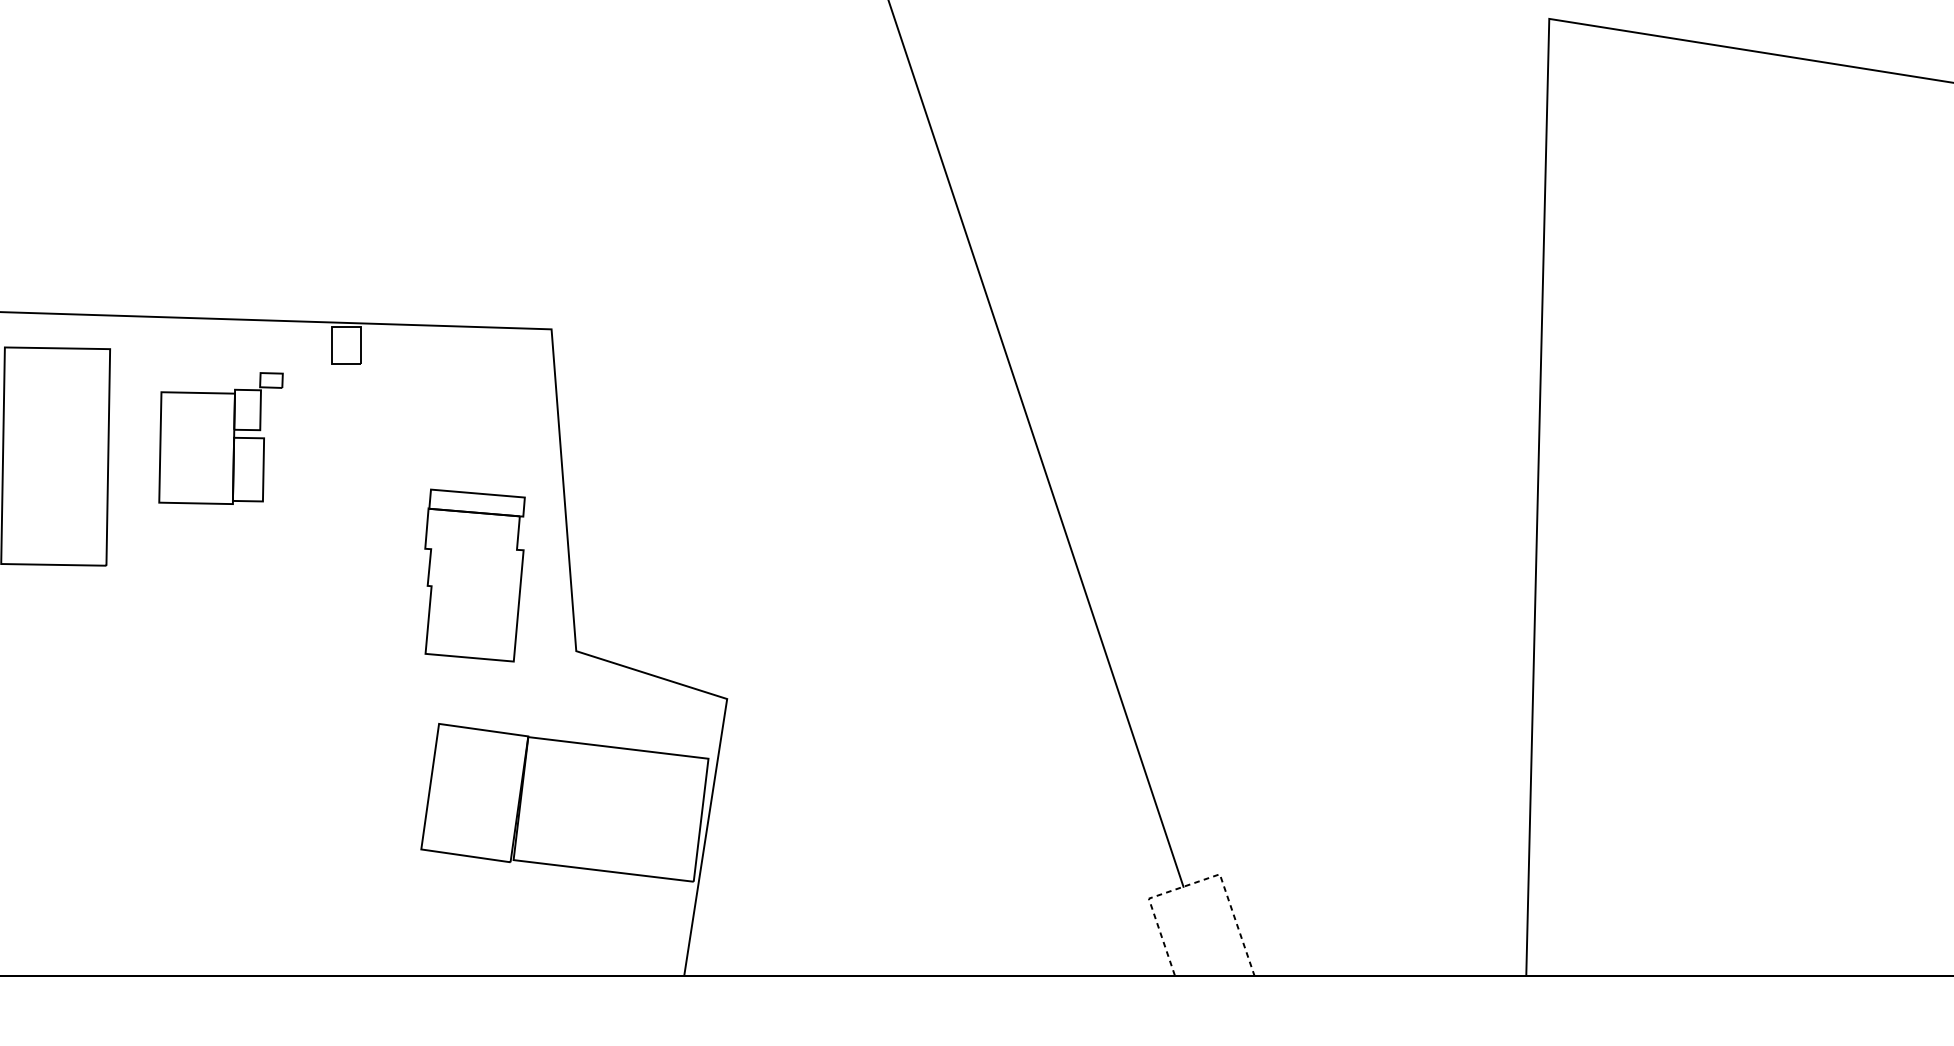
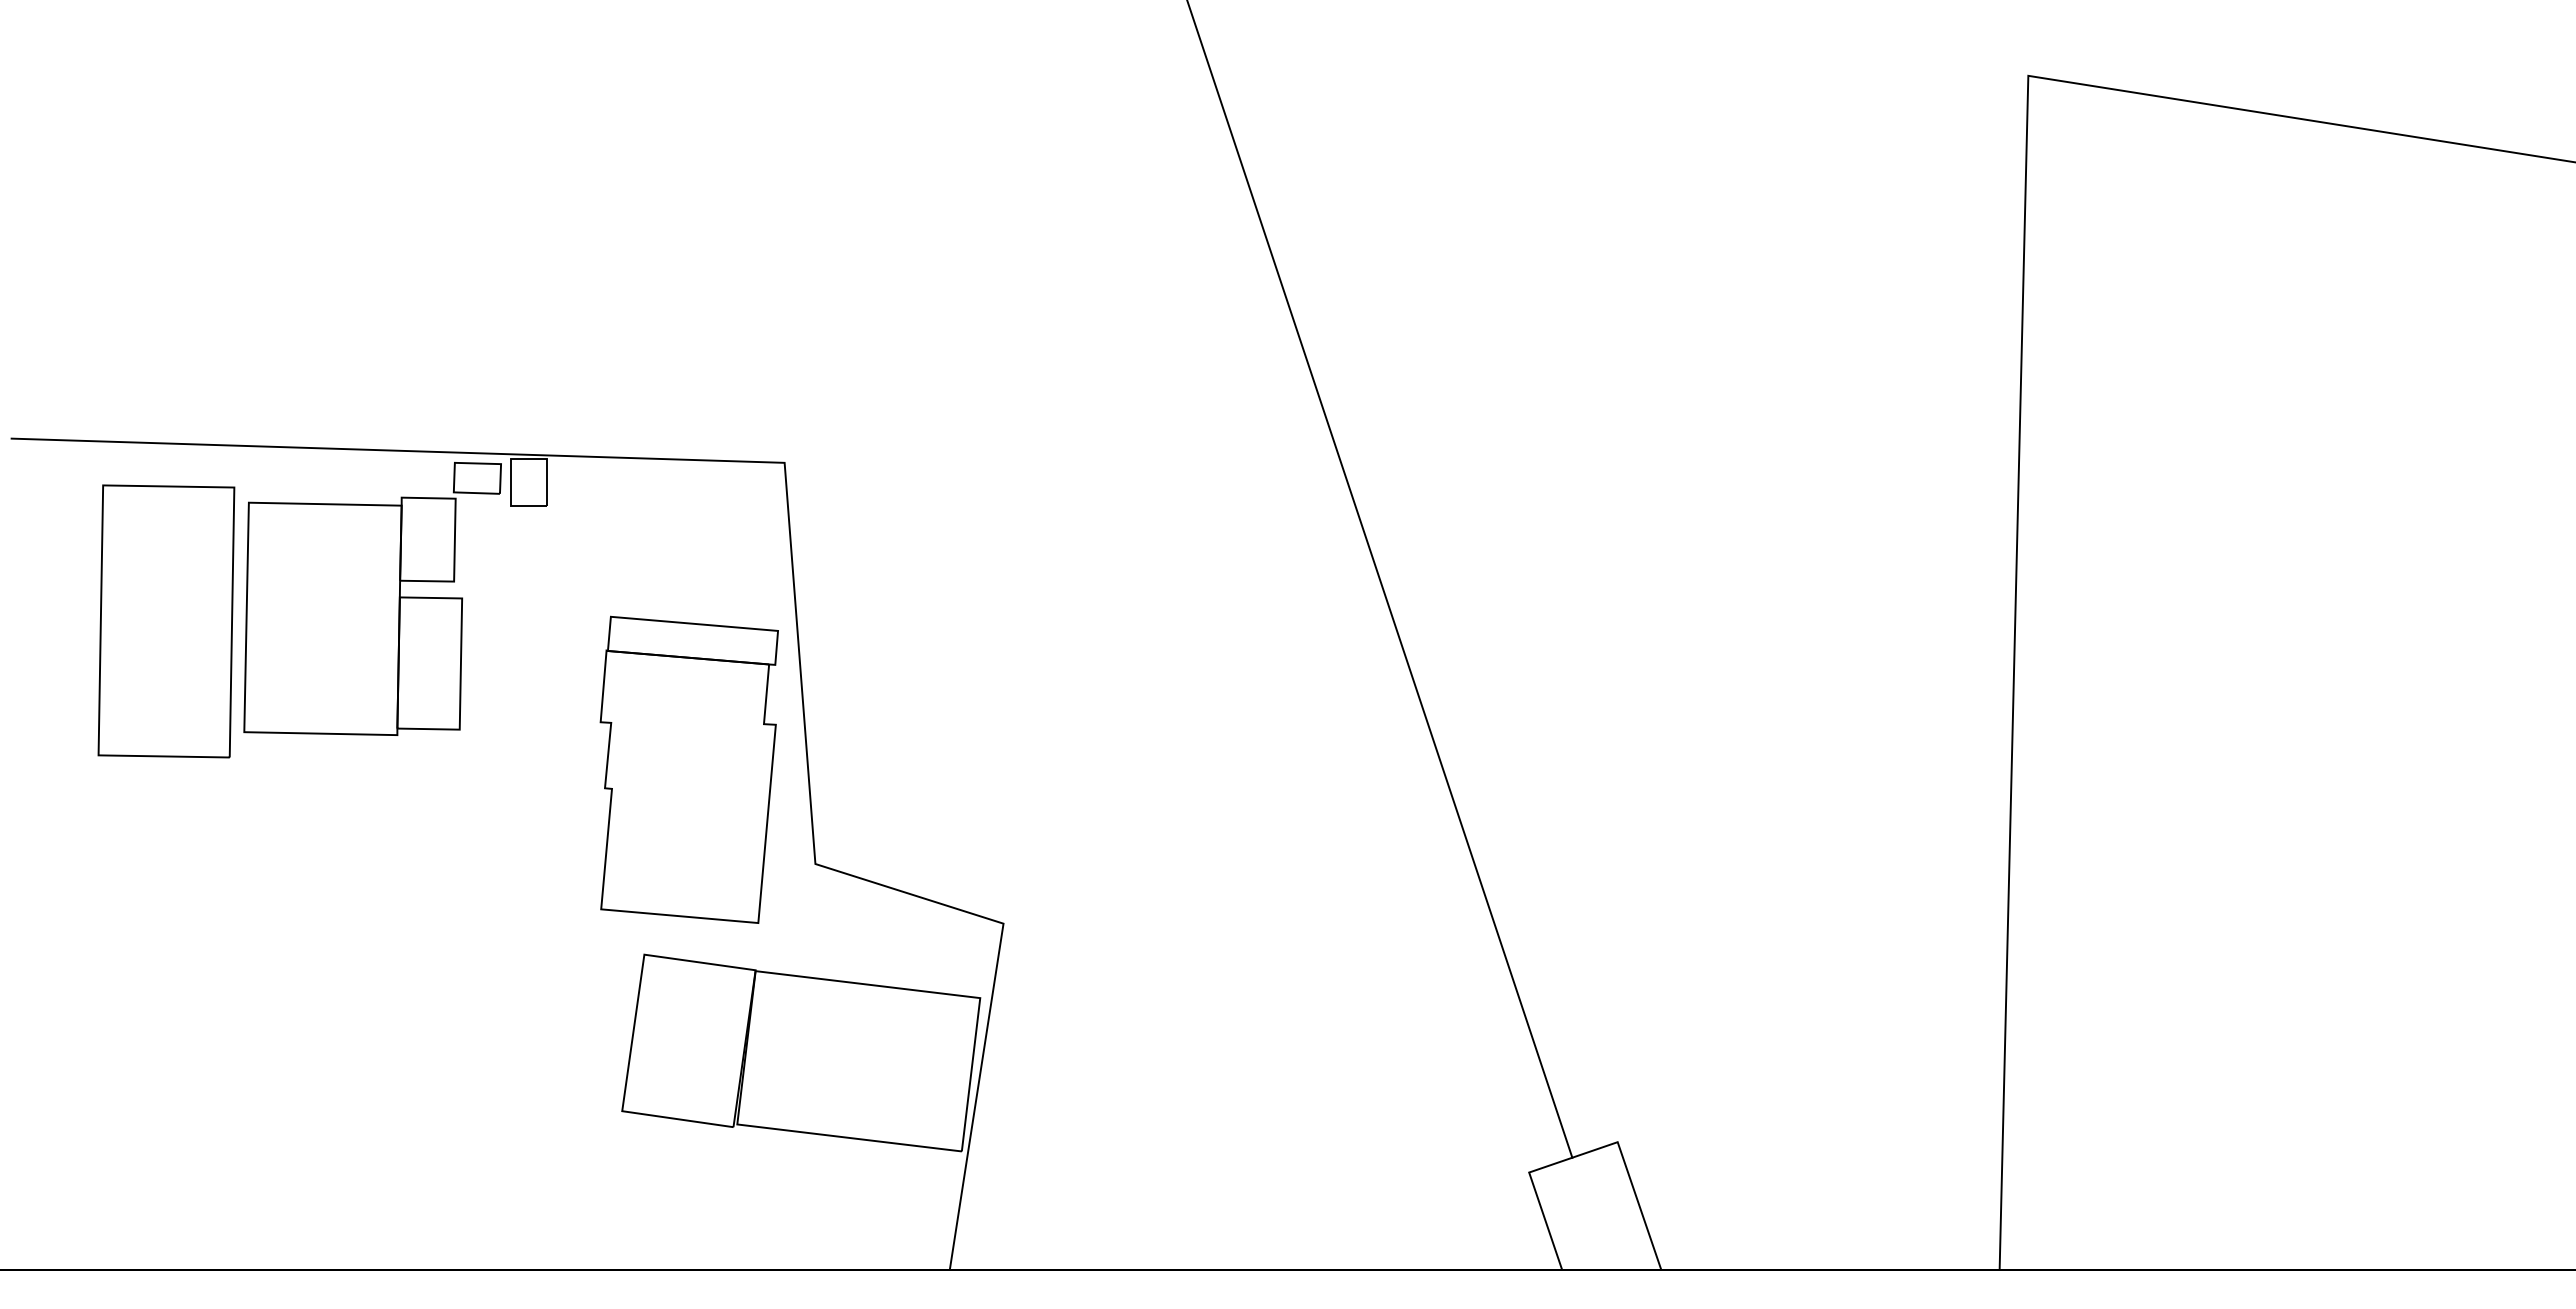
part: (220, 438) -> (372, 598), size x1.67
part: (474, 575) -> (688, 769), size x1.43
line: (1196, 882) -> (1588, 1152), dashed -> solid

